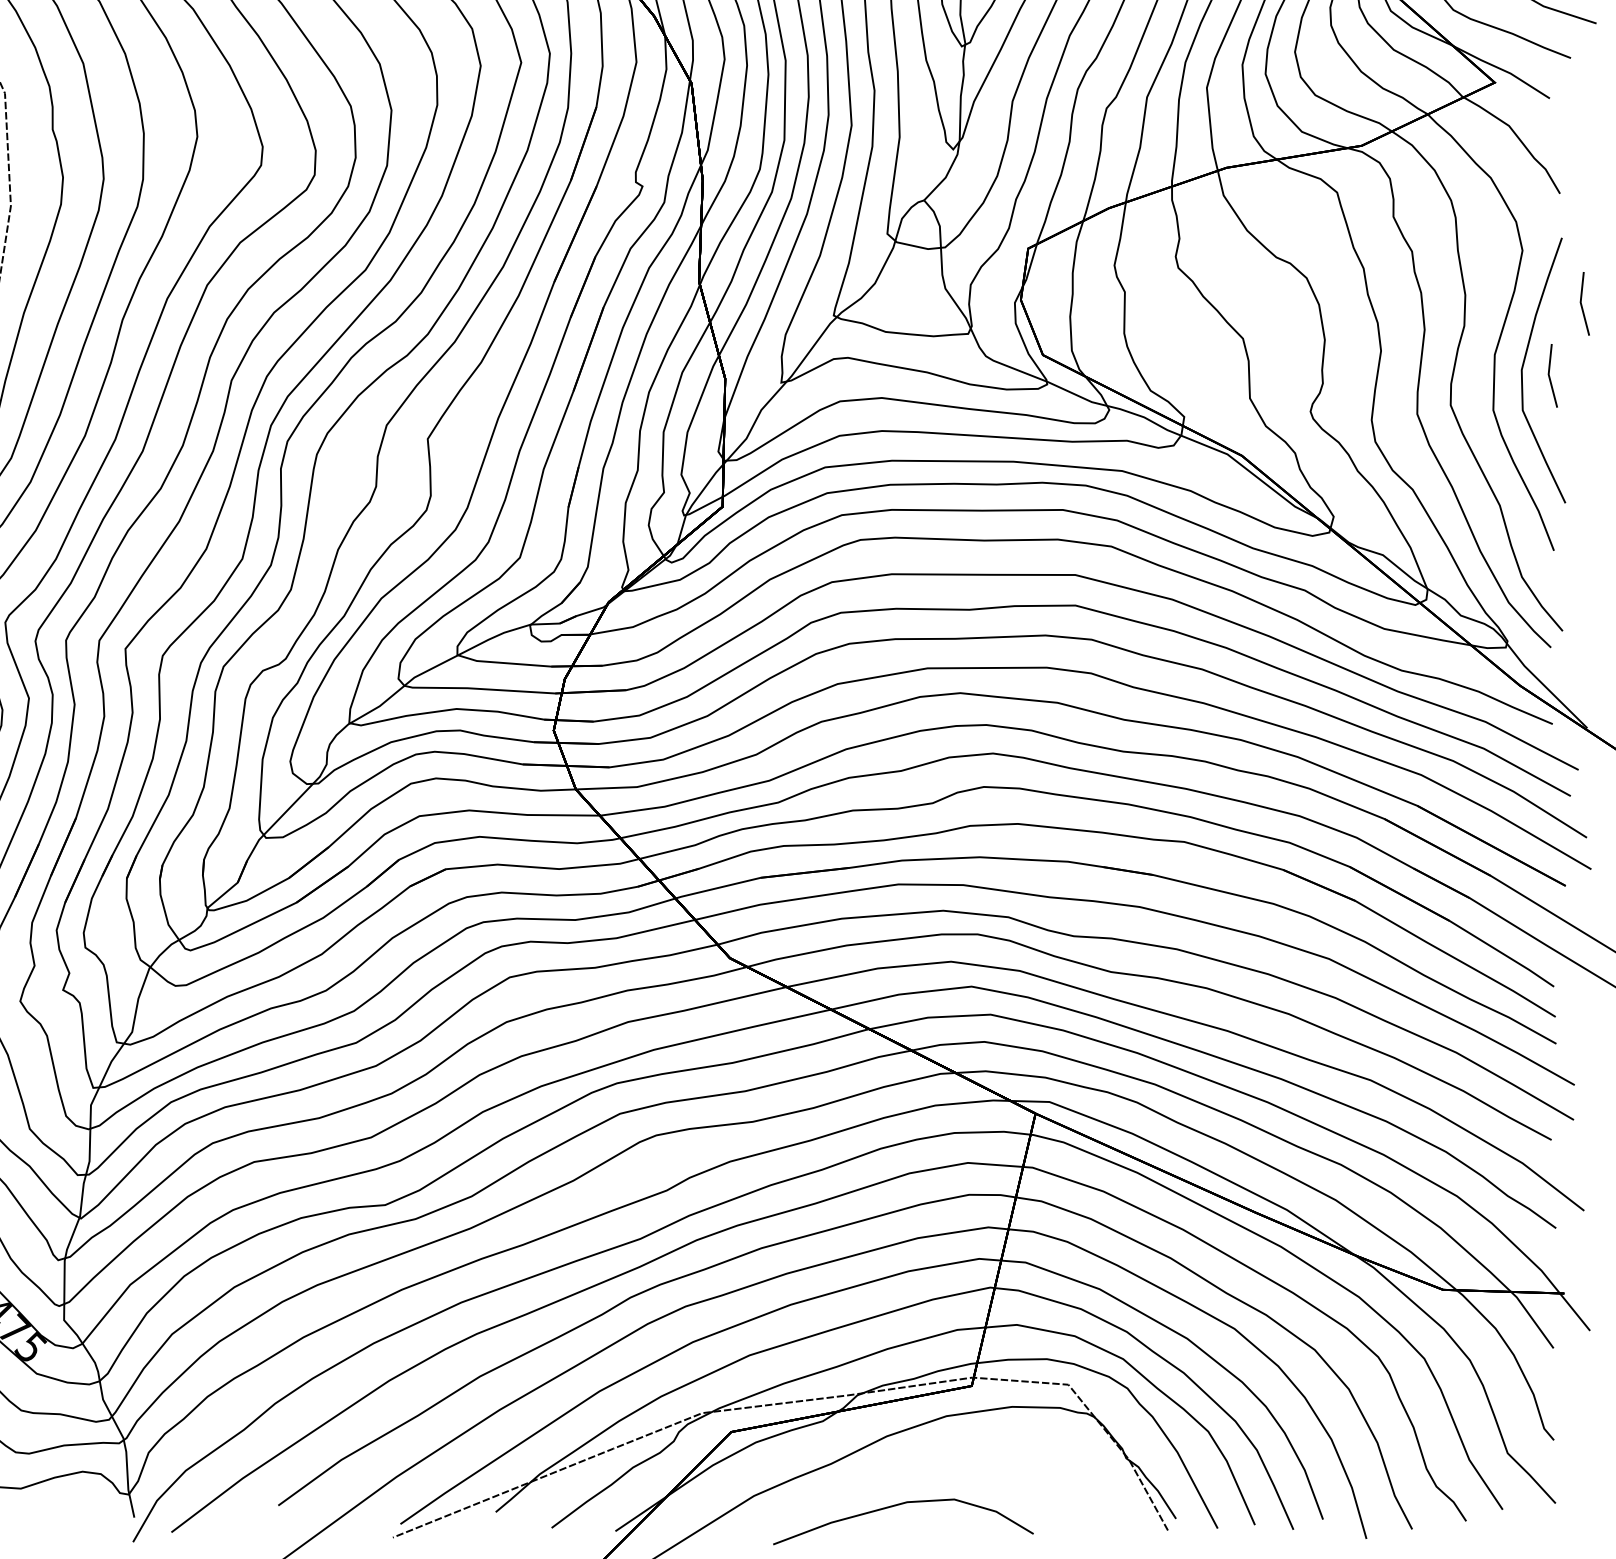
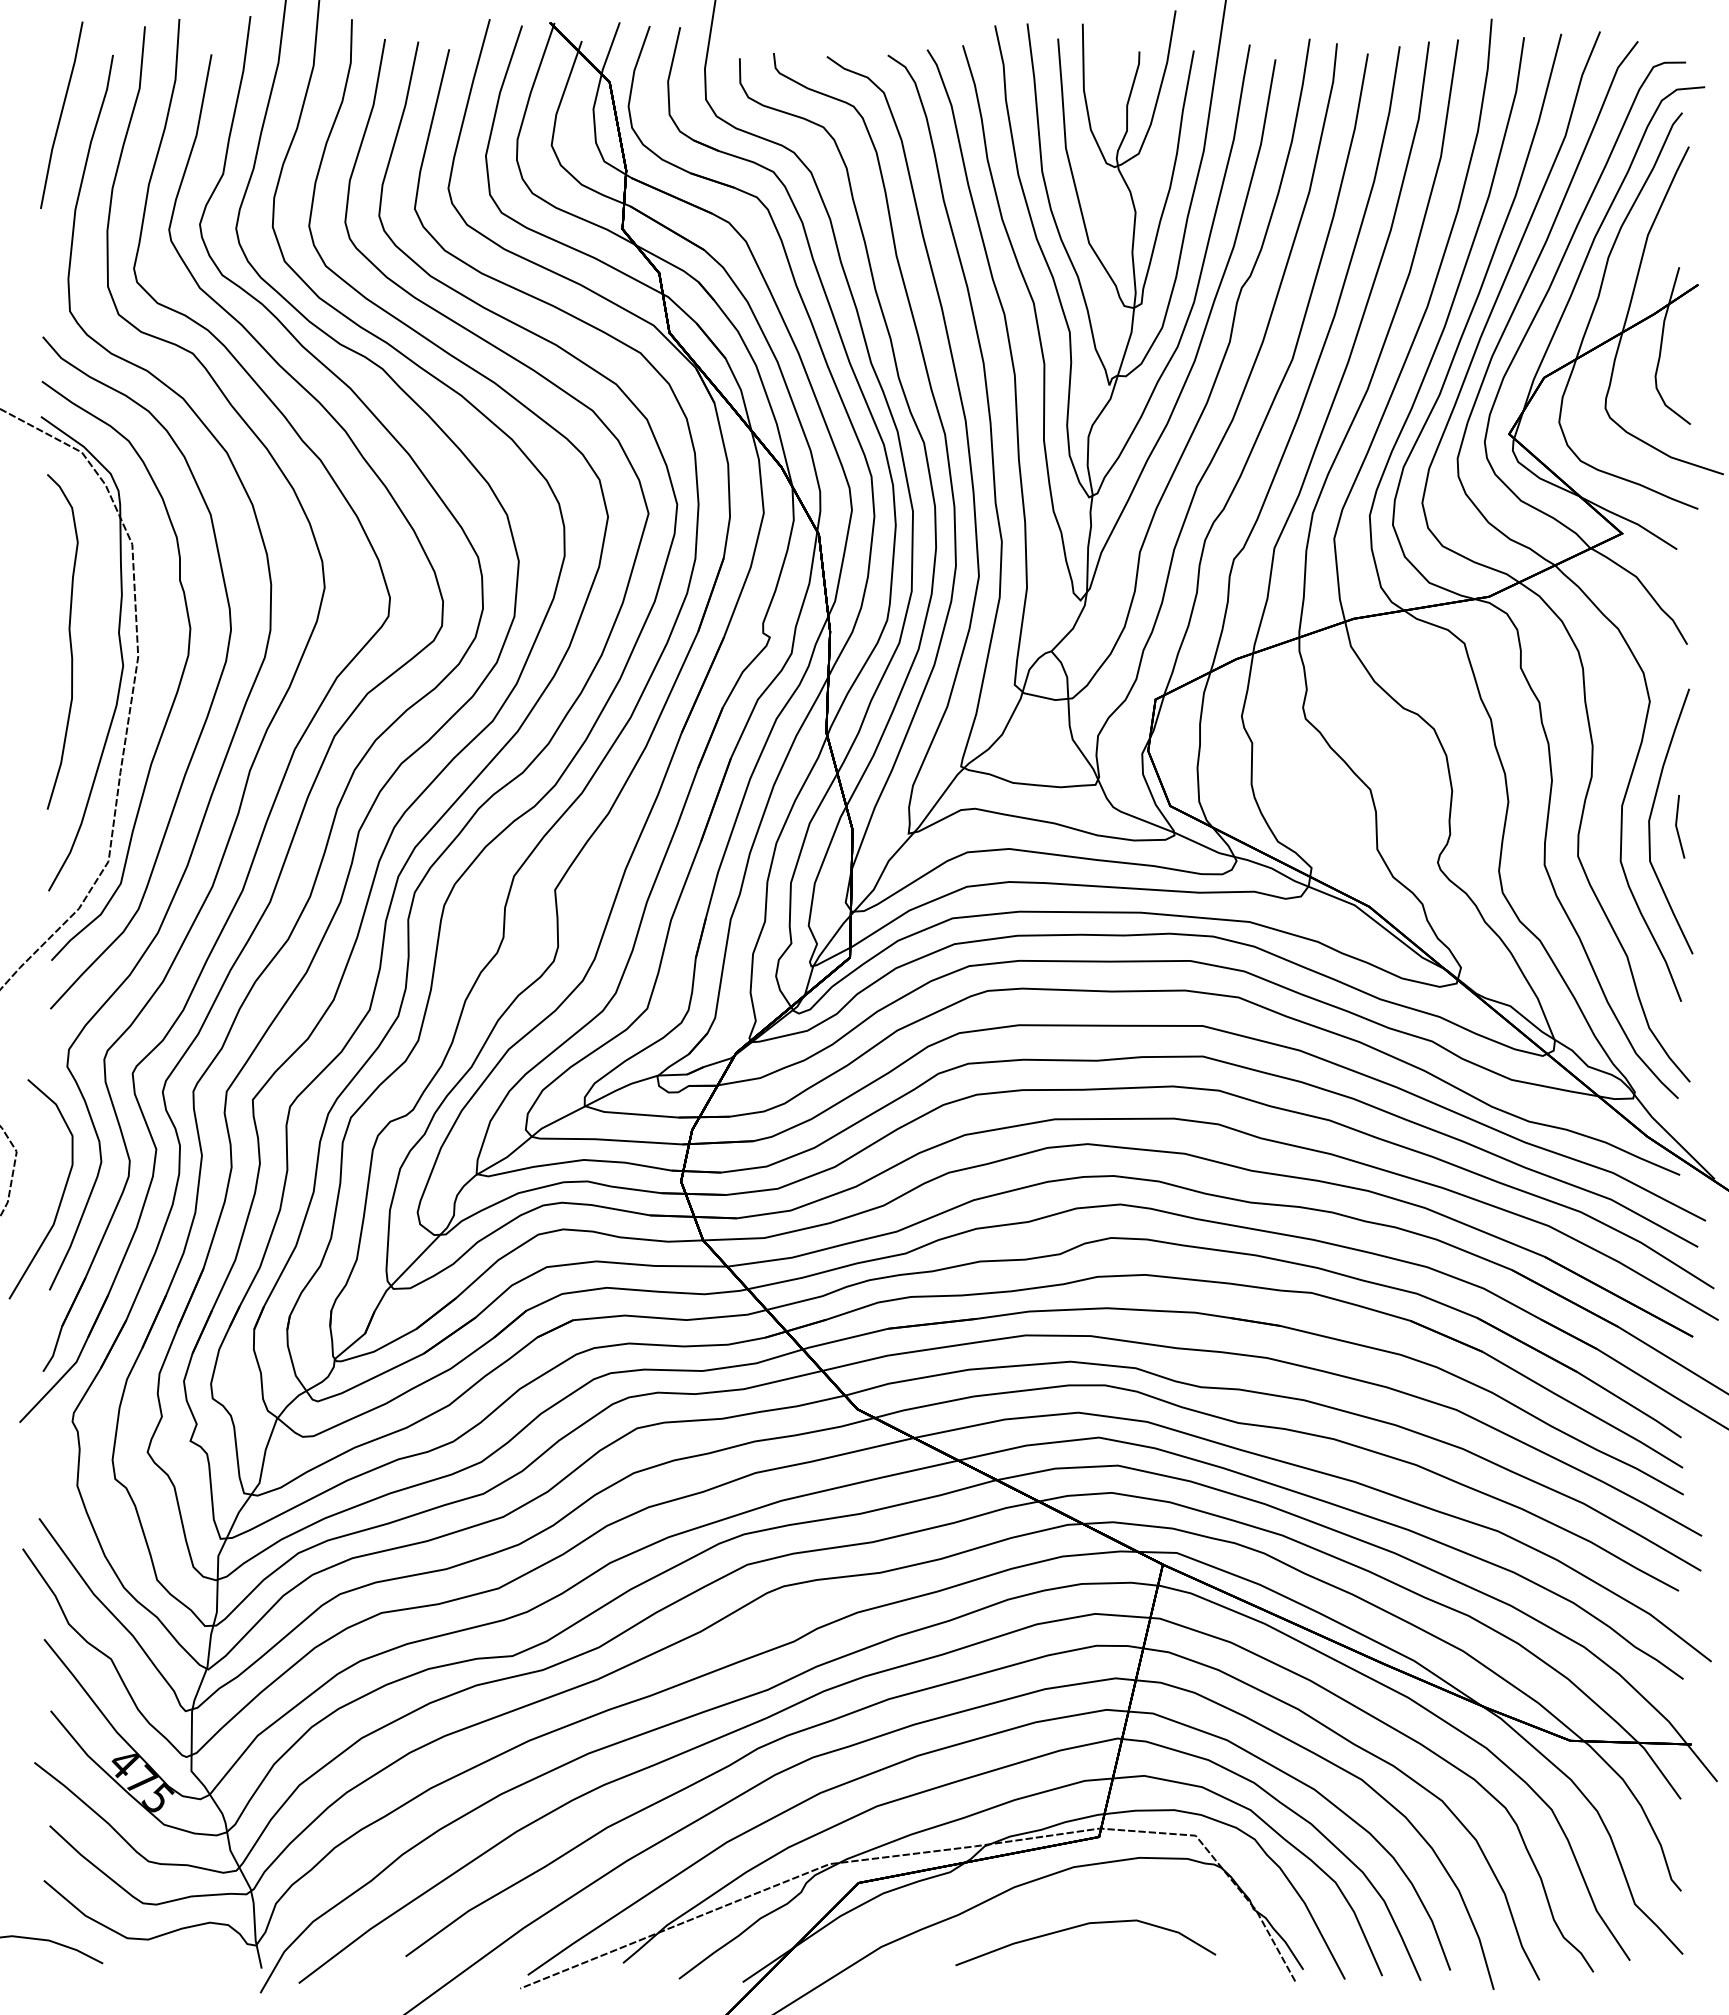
line: (1582, 303) -> (1709, 754), removed
curve: (899, 1505) -> (1081, 1926), moved

